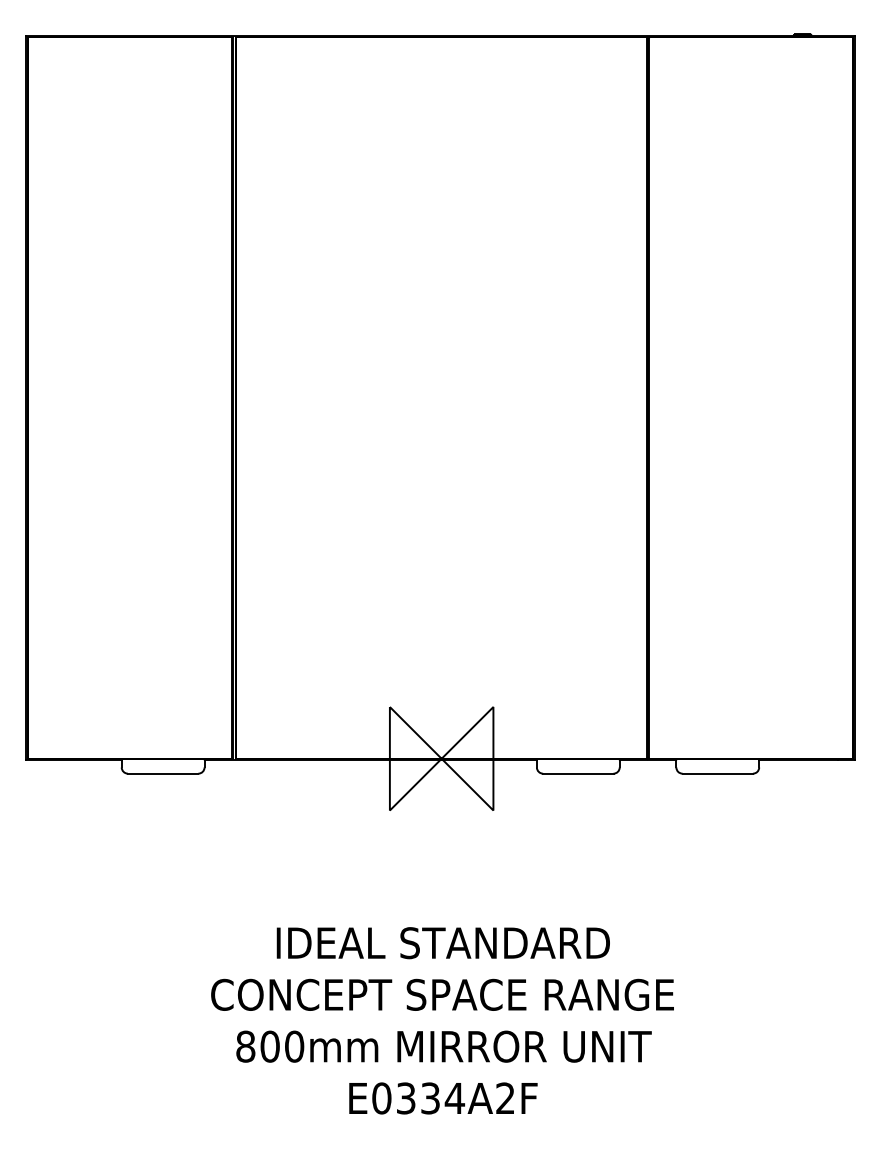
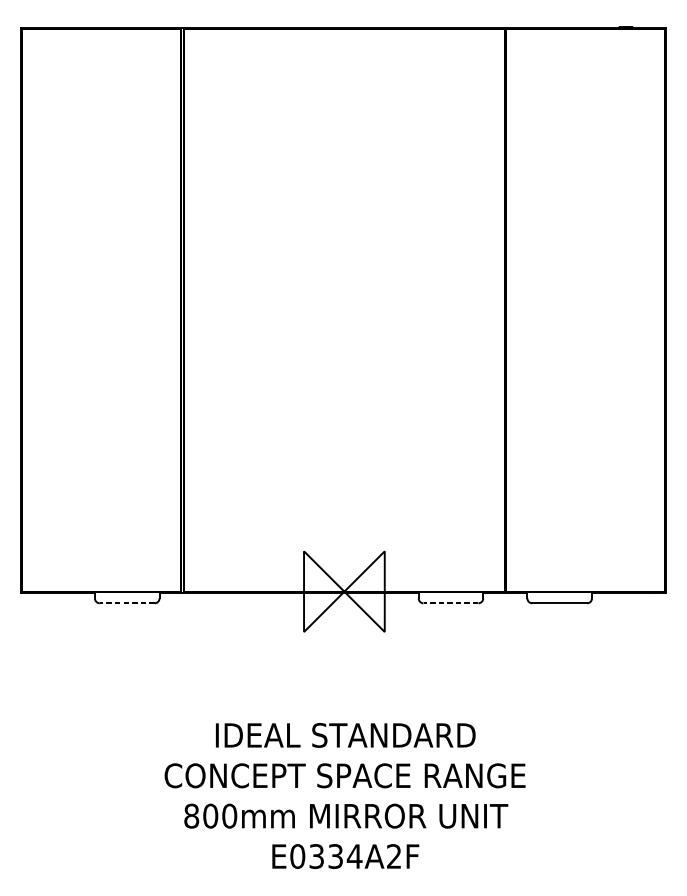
line: (162, 773) -> (126, 603), solid -> dashed
line: (577, 773) -> (450, 603), solid -> dashed

